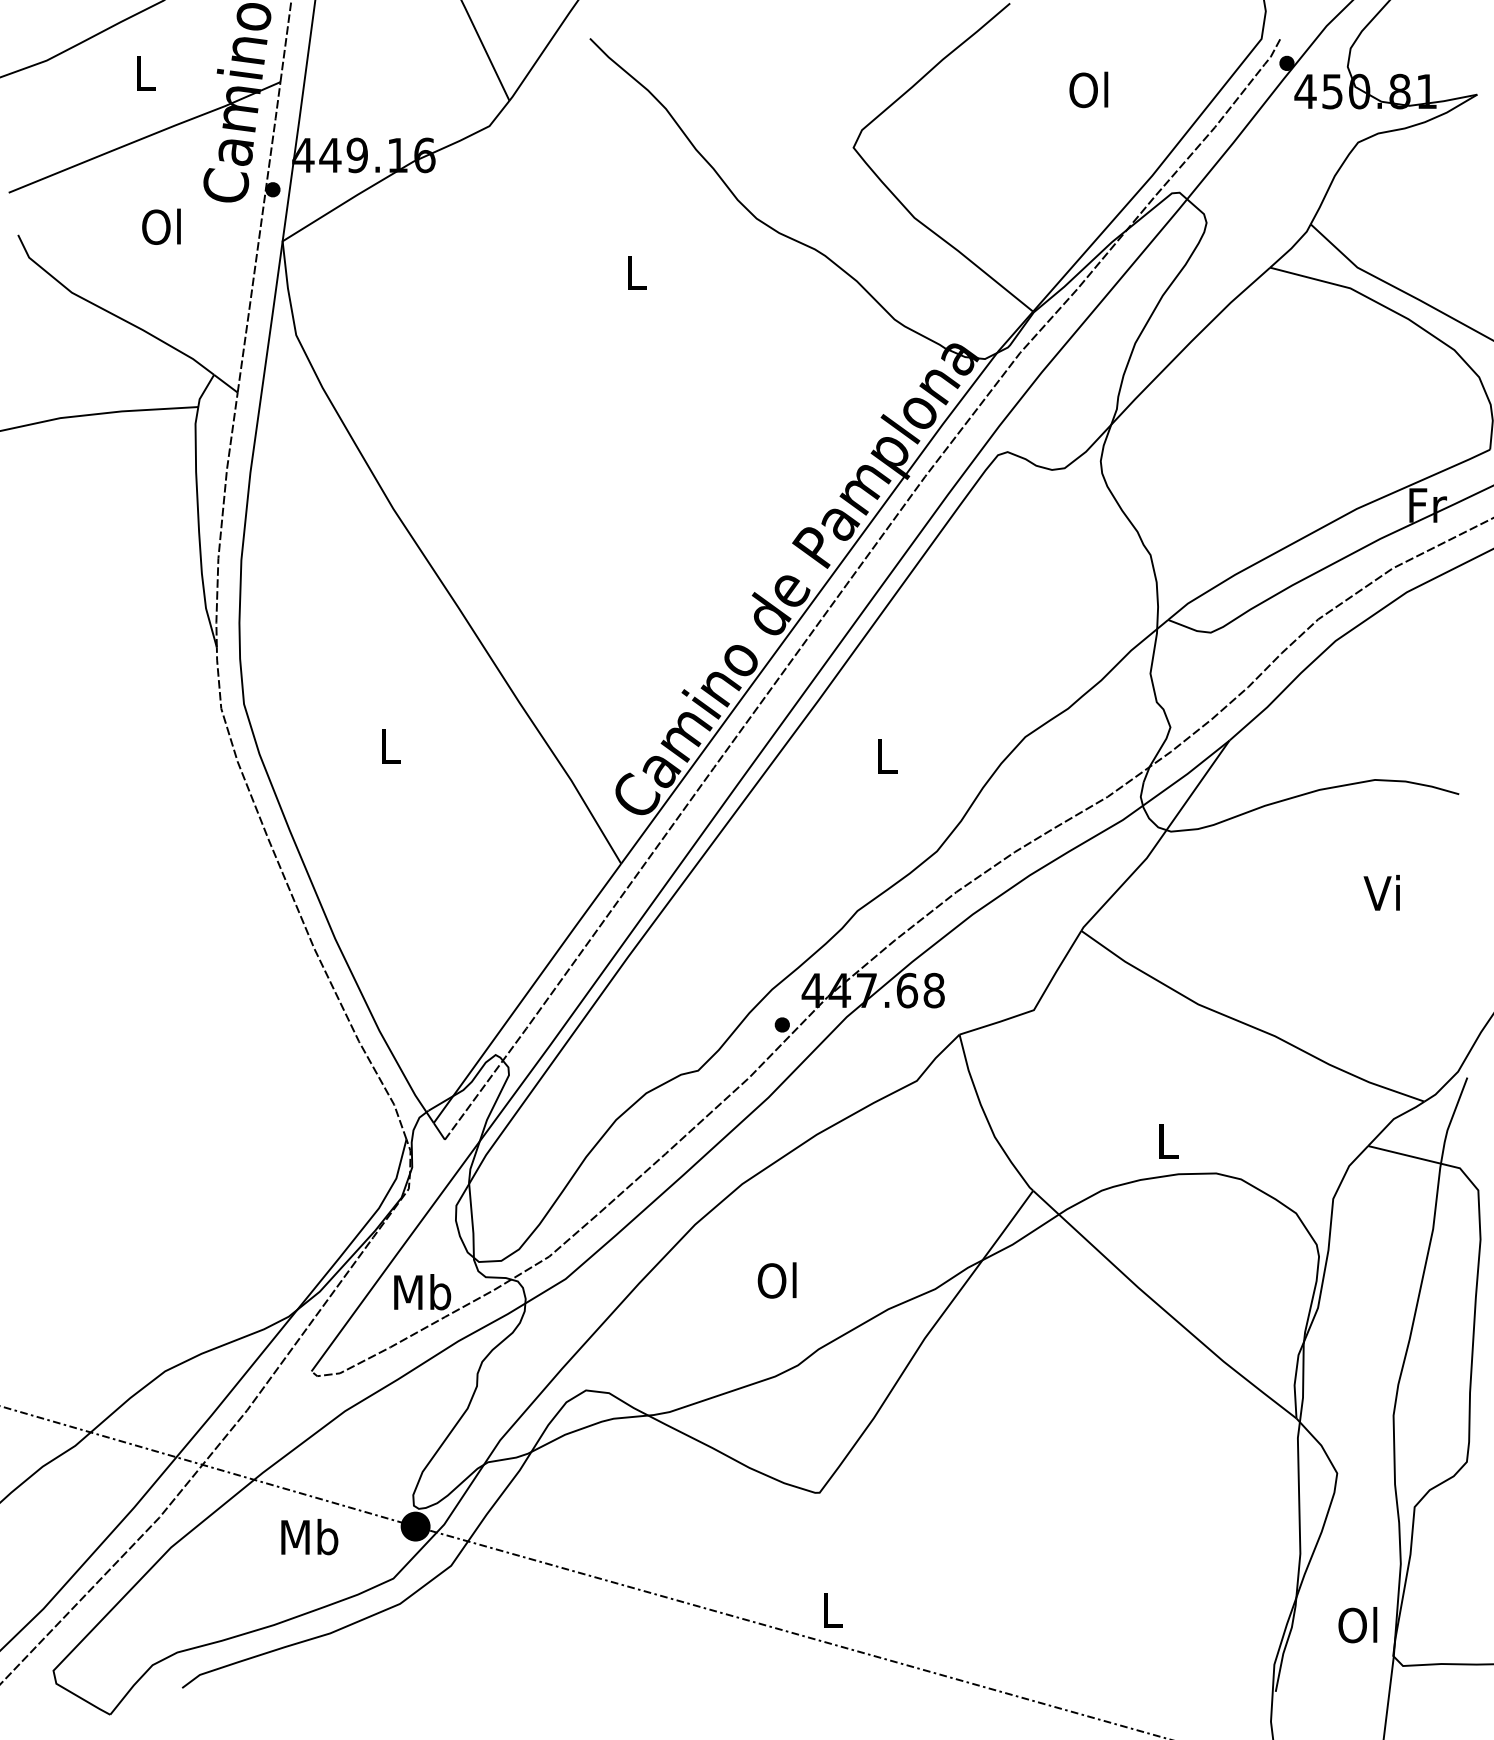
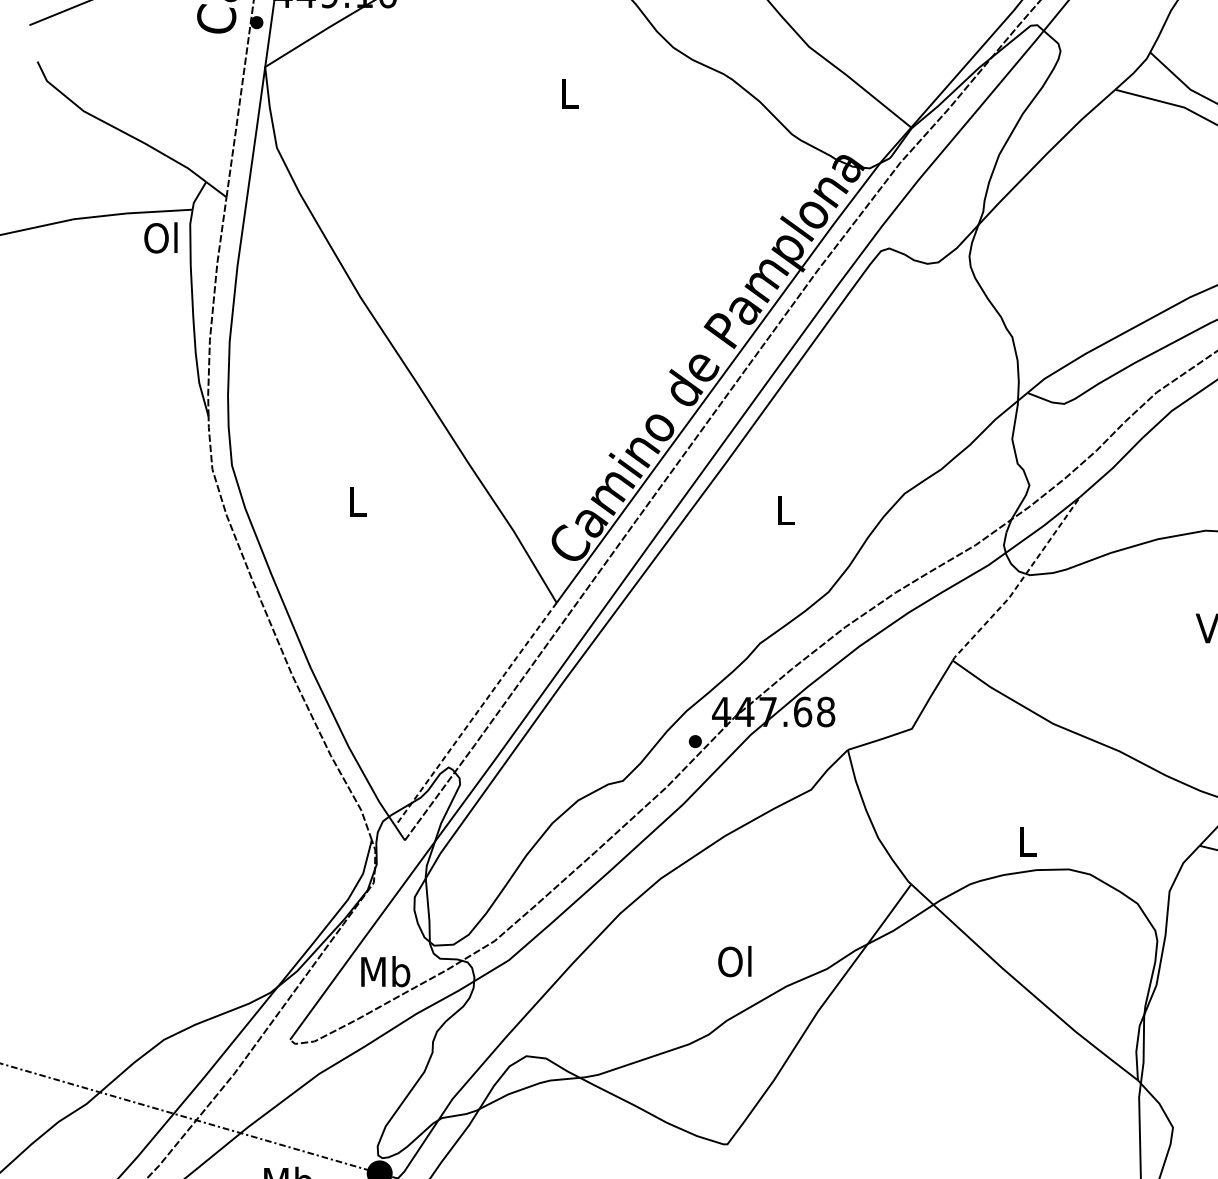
text: (161, 226) -> (160, 237), moved
line: (1159, 840) -> (1020, 582), solid -> dashed
line: (527, 992) -> (475, 713), solid -> dashed
text: (776, 1280) -> (734, 961), moved

